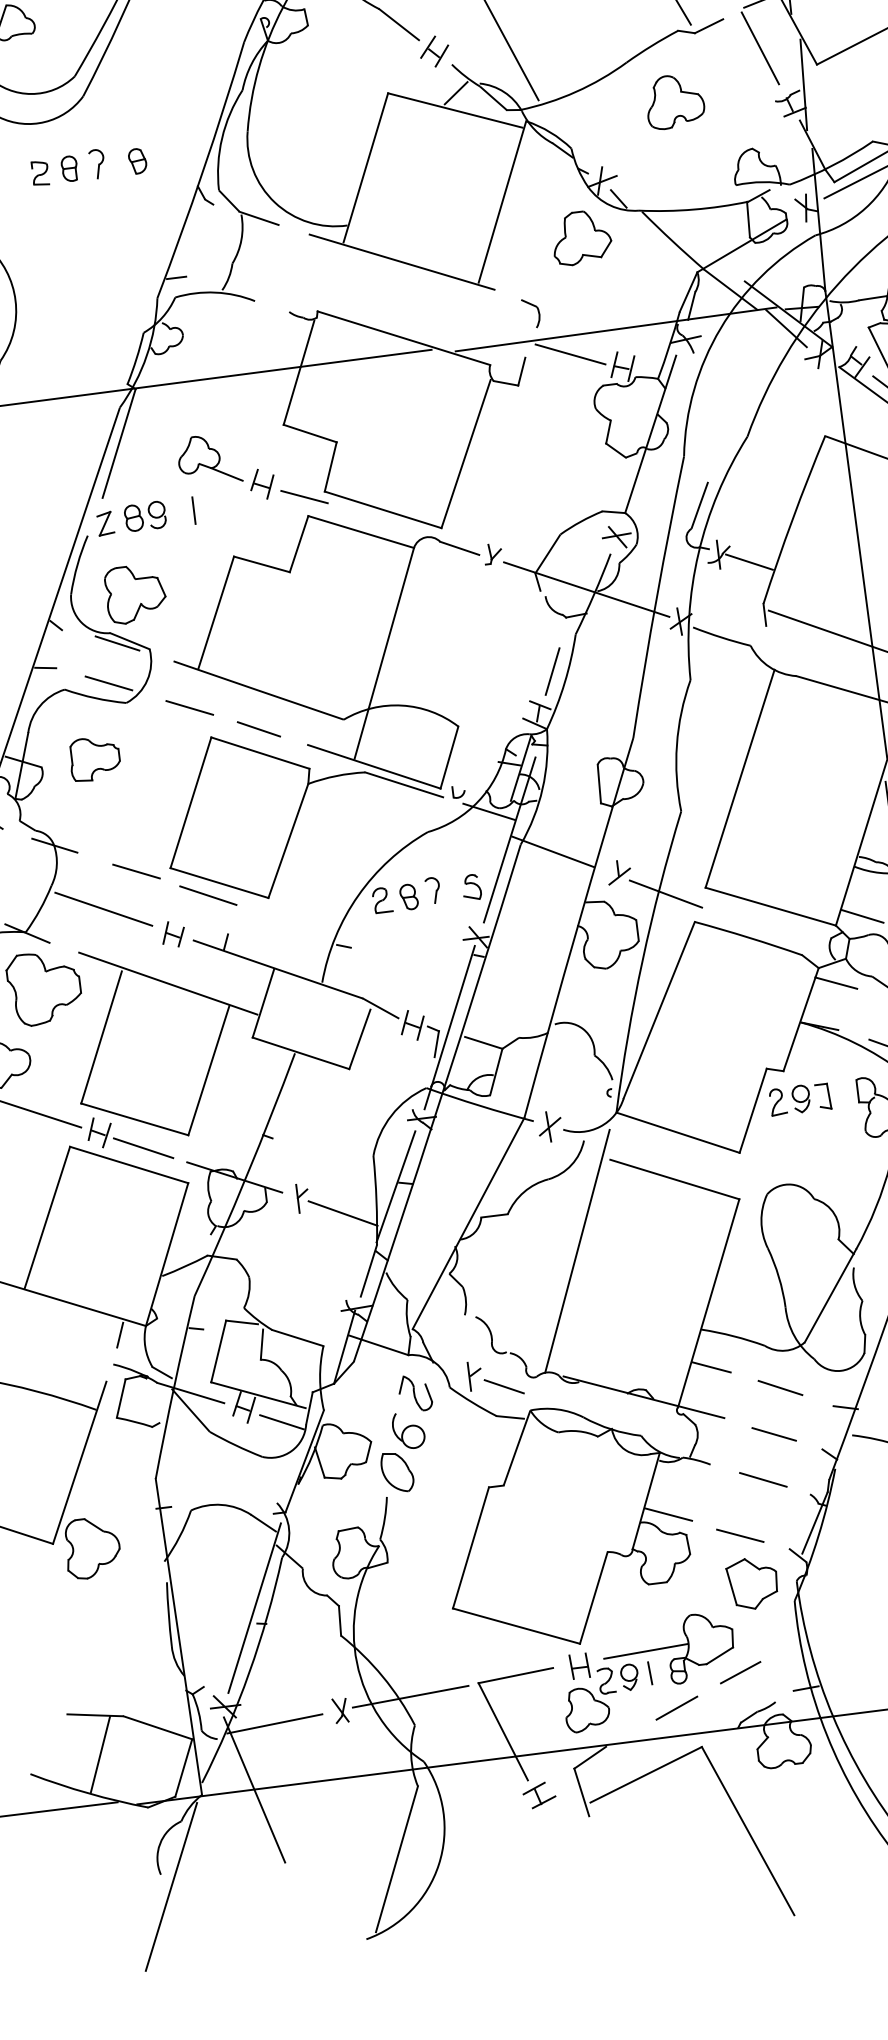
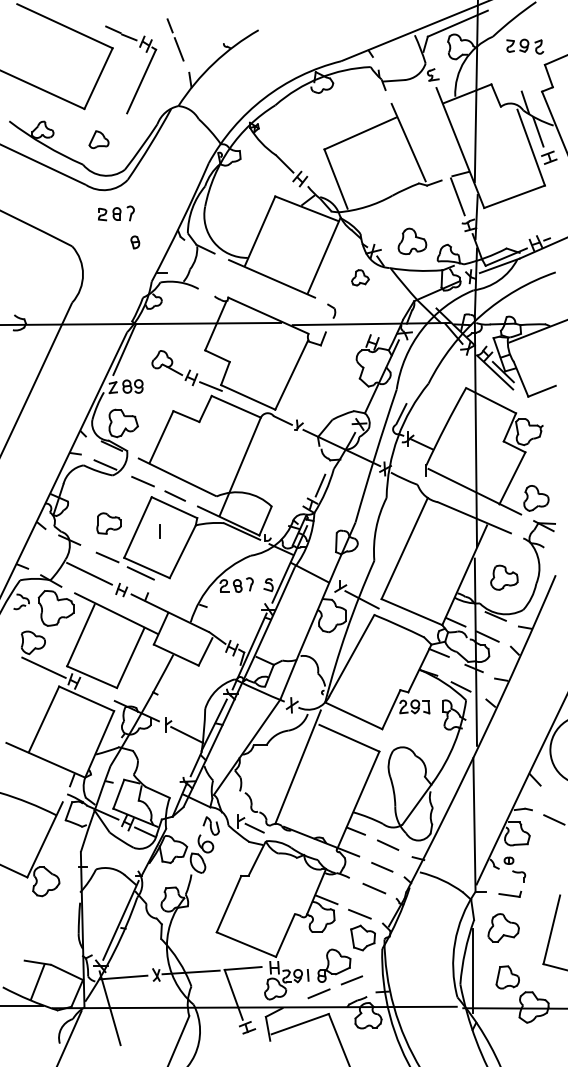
part: (674, 99) -> (412, 240), moved
part: (138, 161) -> (135, 242), moved
part: (582, 237) -> (360, 277), size x0.6
line: (569, 354) -> (347, 333), removed
line: (193, 510) -> (159, 531), moved
part: (93, 758) -> (108, 523), moved
line: (143, 1148) -> (94, 691), removed
line: (646, 1651) -> (307, 964), removed

